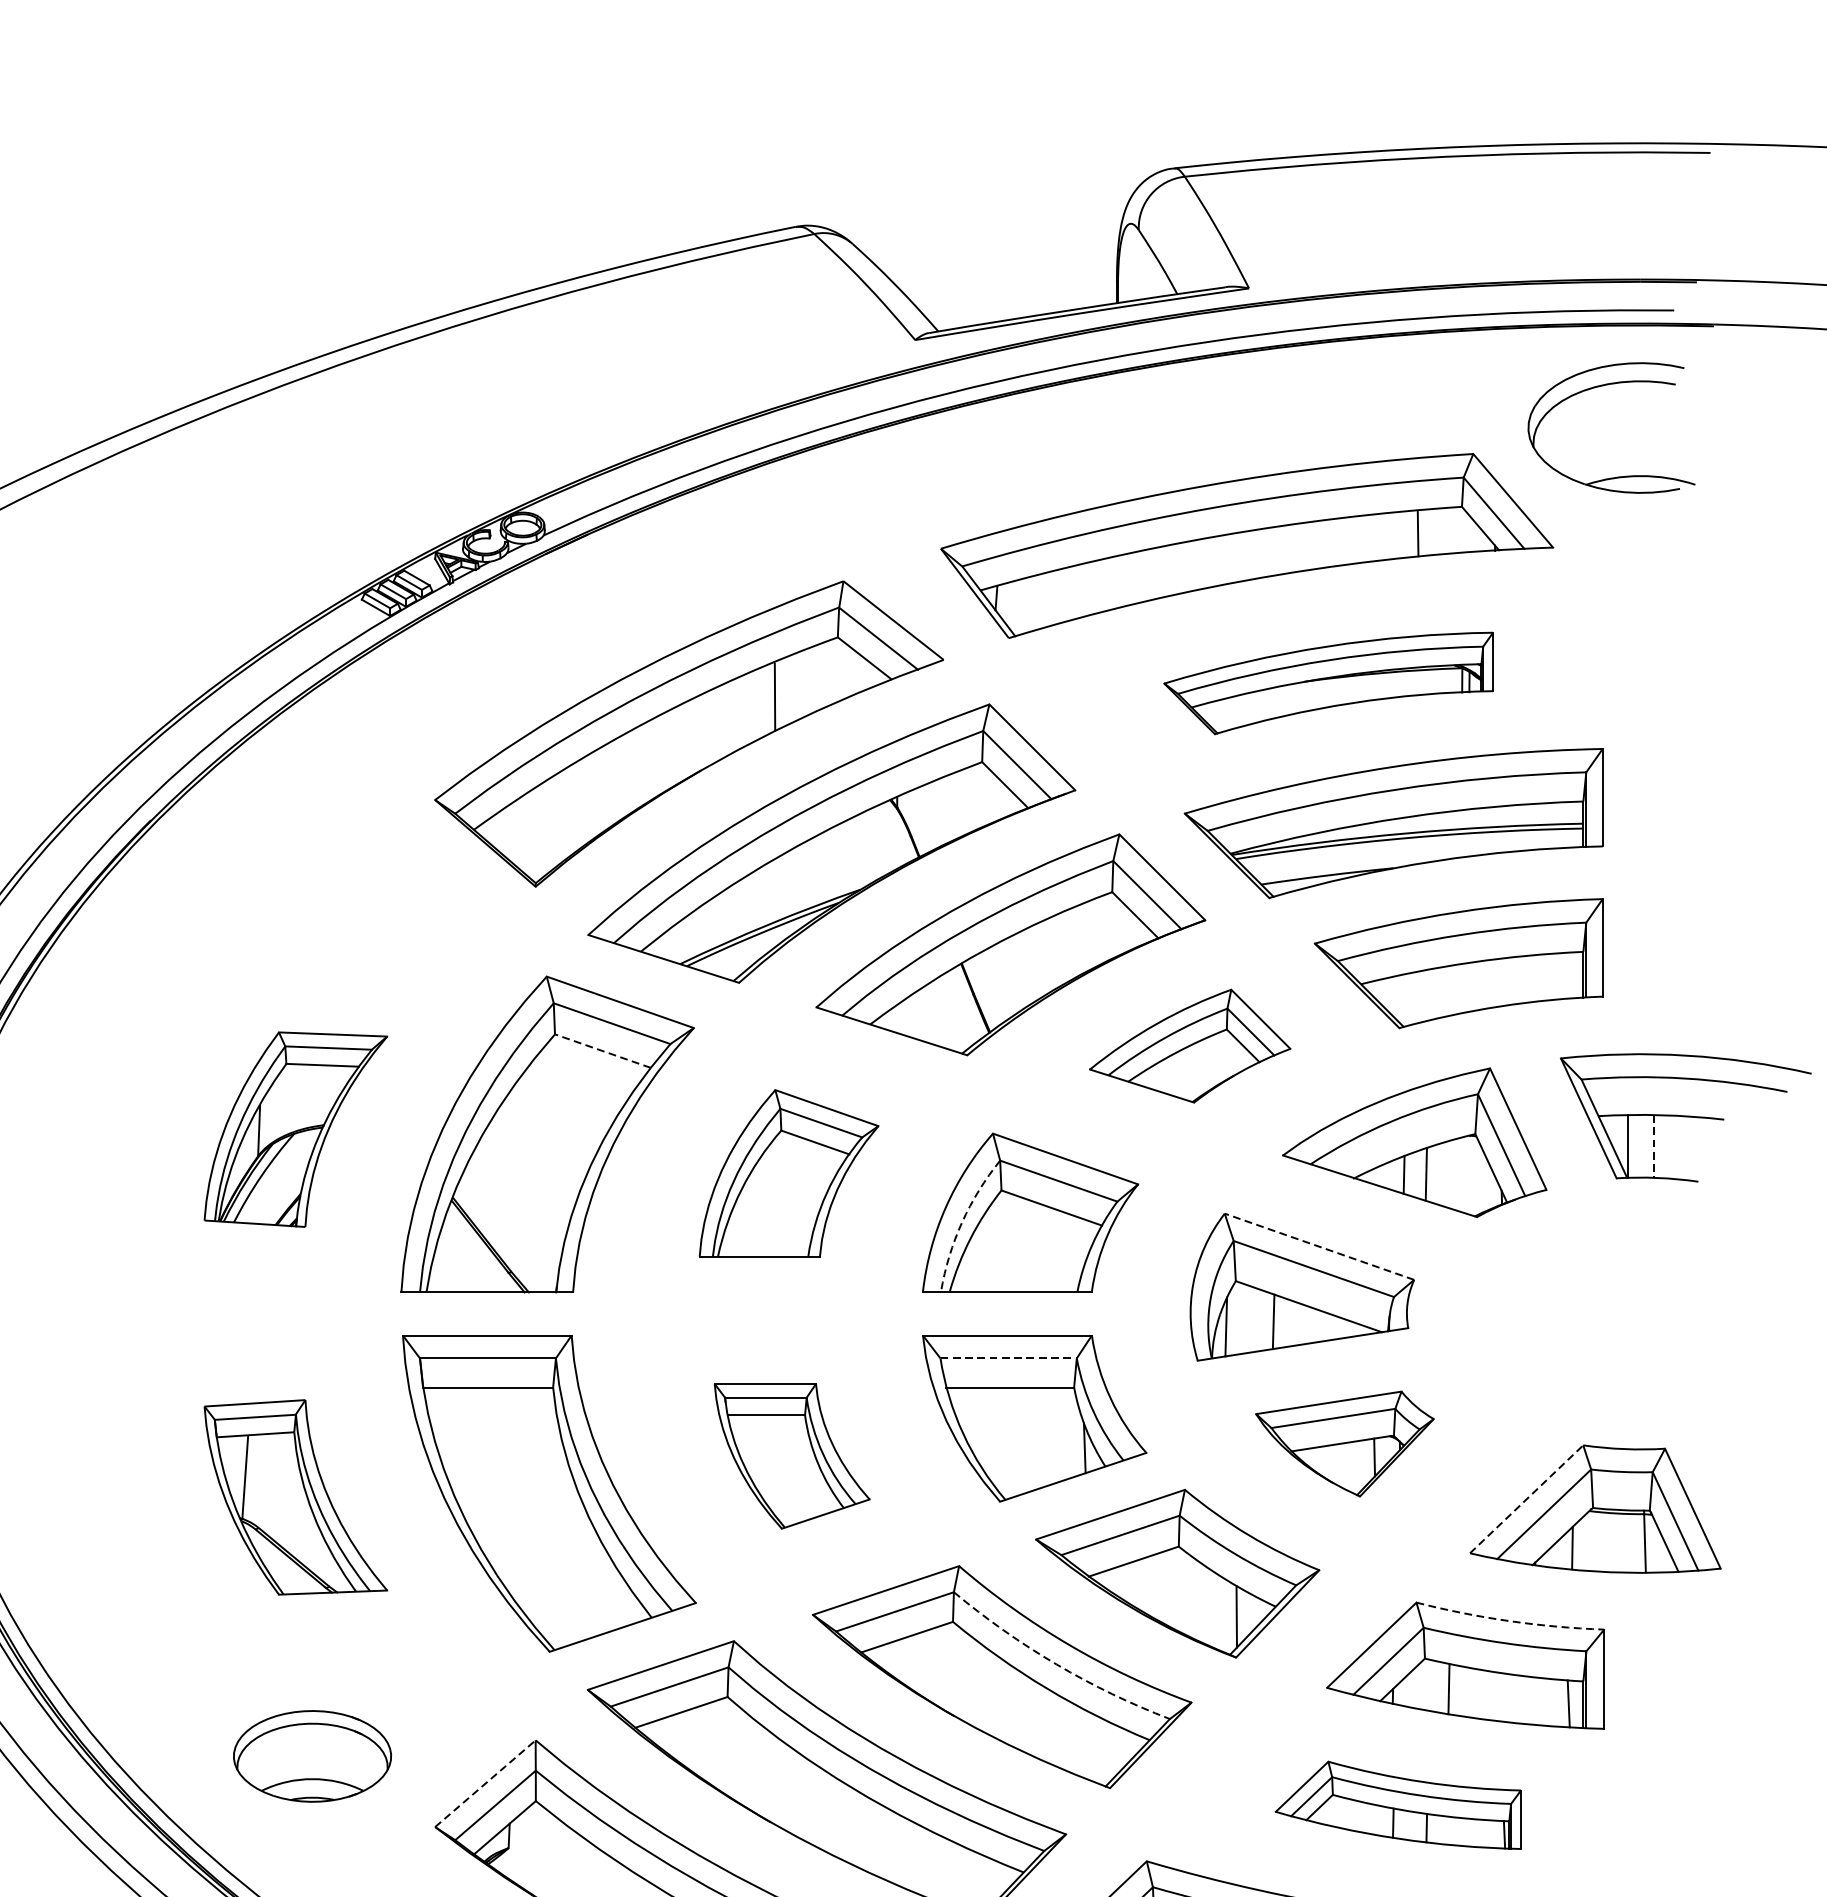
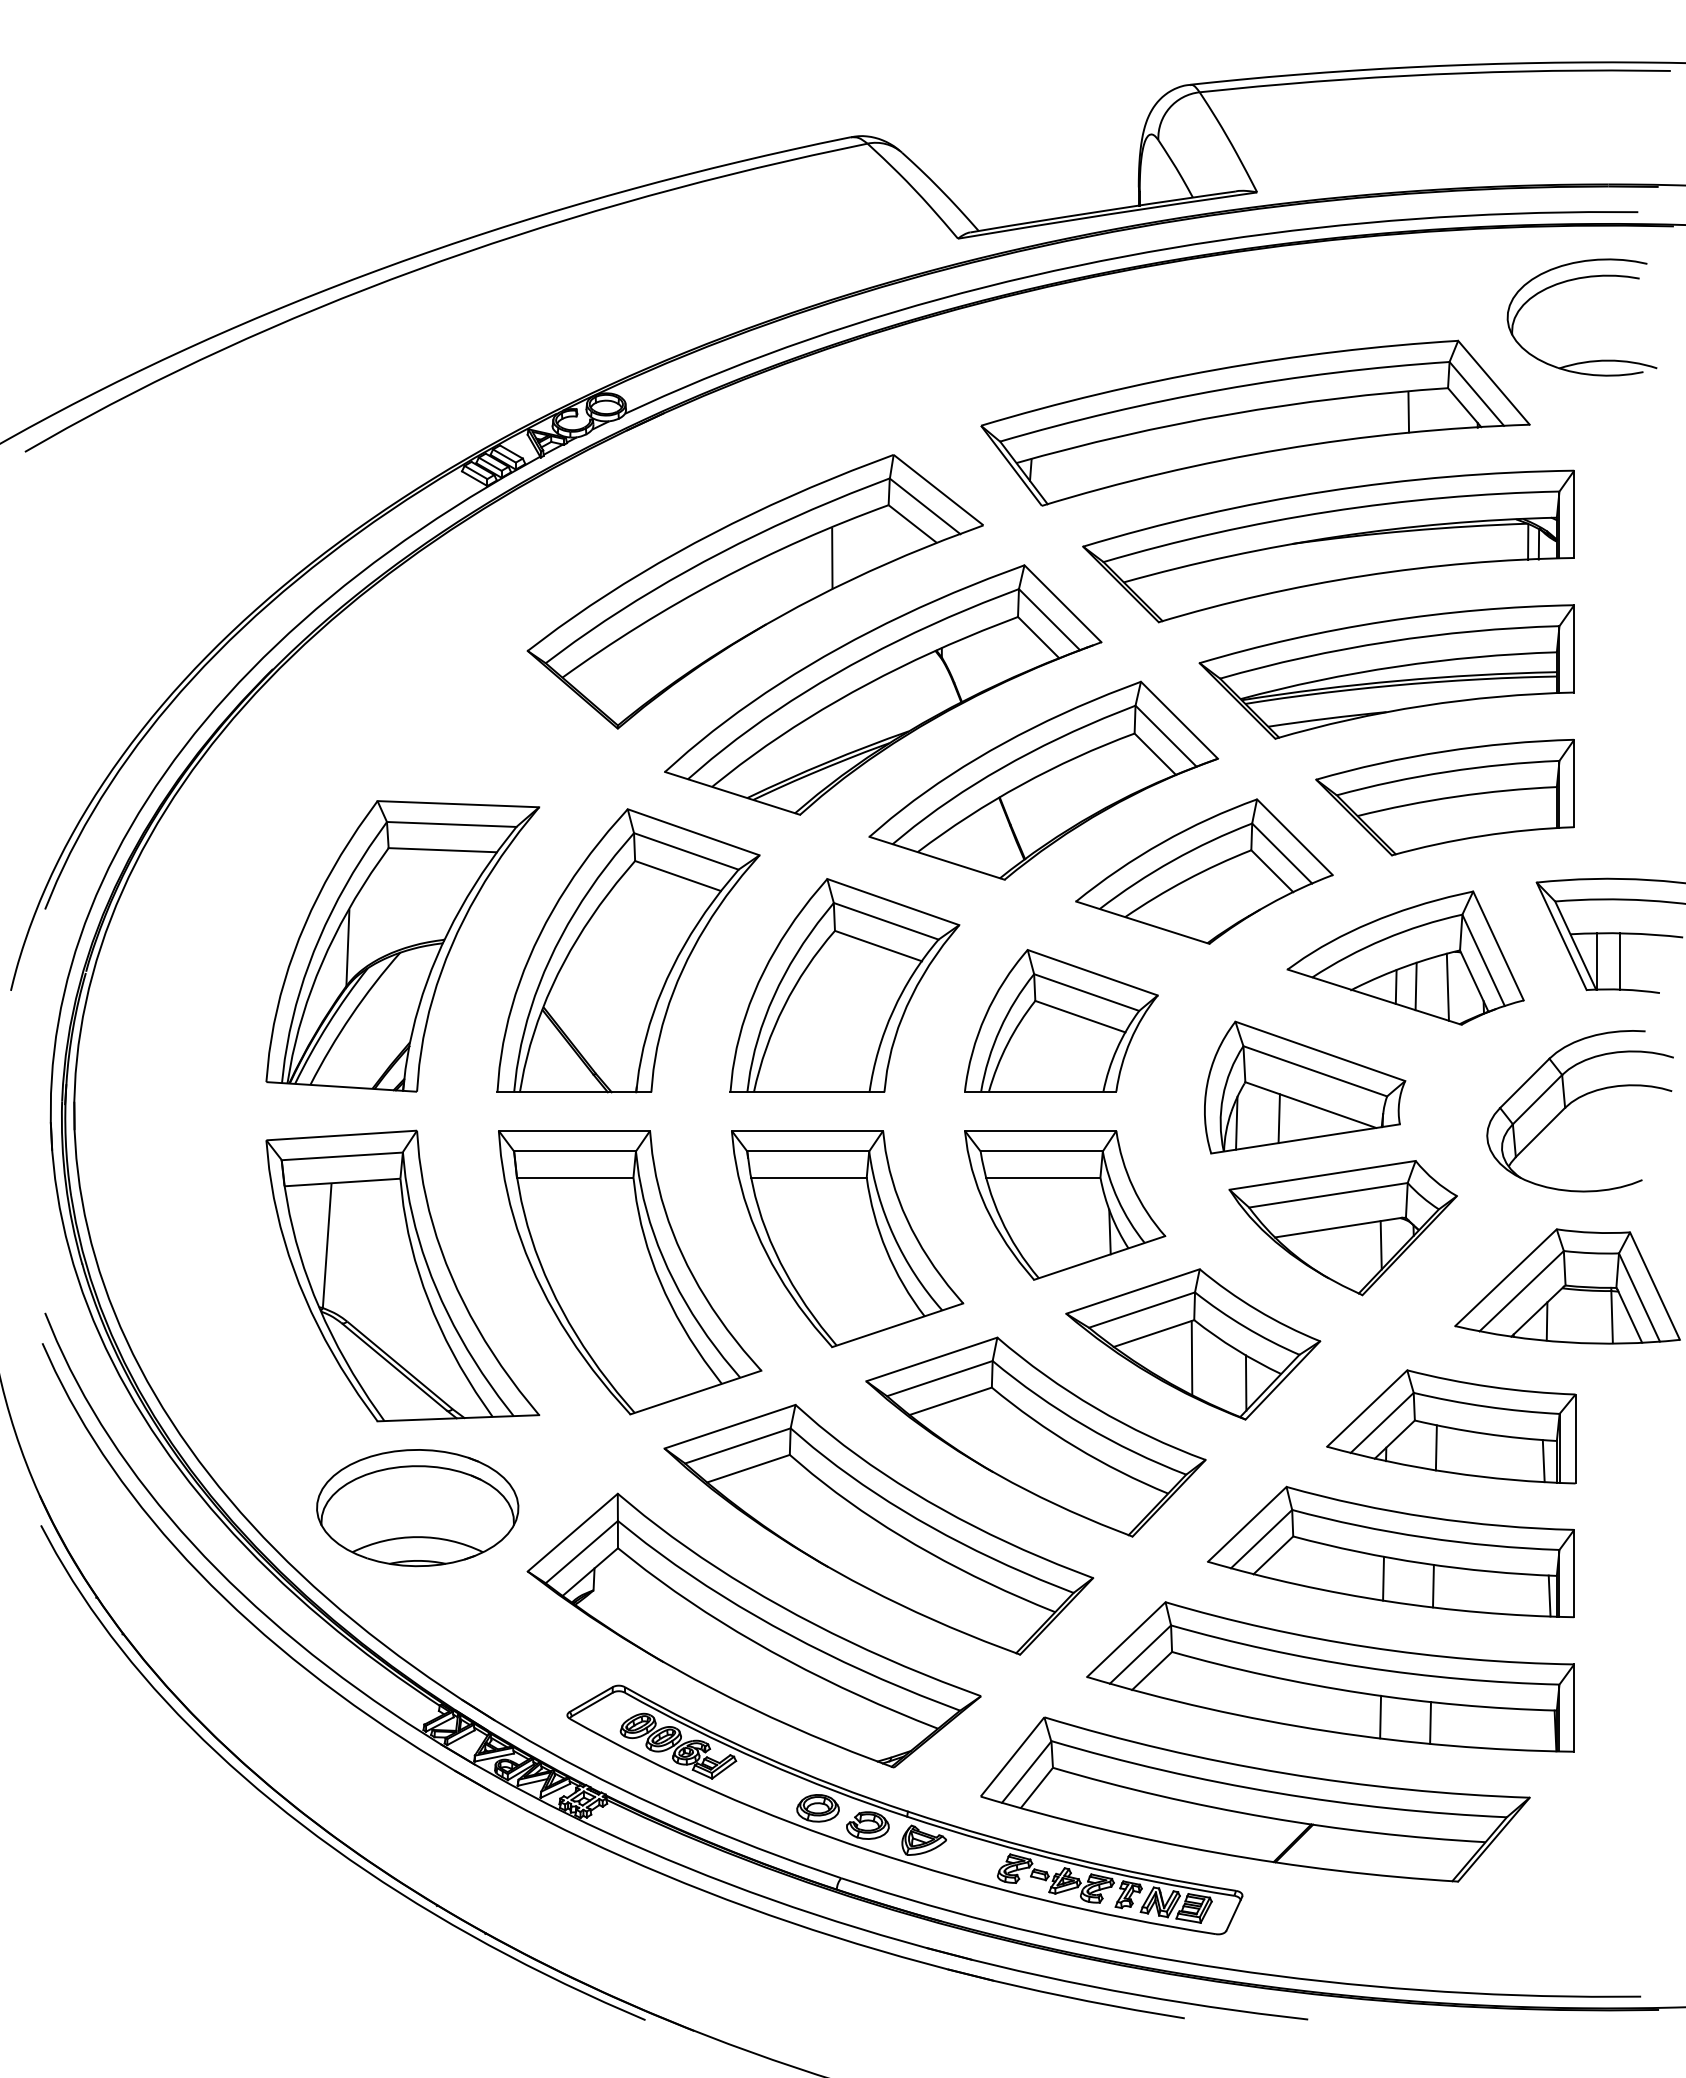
part: (1328, 683) -> (1328, 546), size x1.67
part: (1190, 1046) -> (1204, 871), size x1.43
line: (602, 1050) -> (677, 875), dashed -> solid
part: (295, 1129) -> (402, 946), size x1.67
line: (1653, 1146) -> (1619, 961), dashed -> solid
part: (788, 1173) -> (844, 985), size x1.43
line: (1461, 1174) -> (1447, 986), added
arc: (962, 1222) -> (1000, 1029), dashed -> solid
line: (1319, 1246) -> (1320, 1051), dashed -> solid
part: (1601, 1303) -> (1573, 1102), added
line: (1009, 1358) -> (1042, 1151), dashed -> solid
part: (1344, 1444) -> (1342, 1228), size x1.43
part: (791, 1456) -> (847, 1239), size x1.67
part: (295, 1496) -> (402, 1275), size x1.67
line: (1527, 1499) -> (1506, 1277), dashed -> solid
line: (1175, 1588) -> (1191, 1357), added
arc: (1509, 1620) -> (1490, 1386), dashed -> solid
arc: (1056, 1664) -> (1084, 1425), dashed -> solid
part: (312, 1756) -> (417, 1508), size x1.43
line: (486, 1783) -> (573, 1532), dashed -> solid
part: (1397, 1804) -> (1390, 1551), size x1.67

